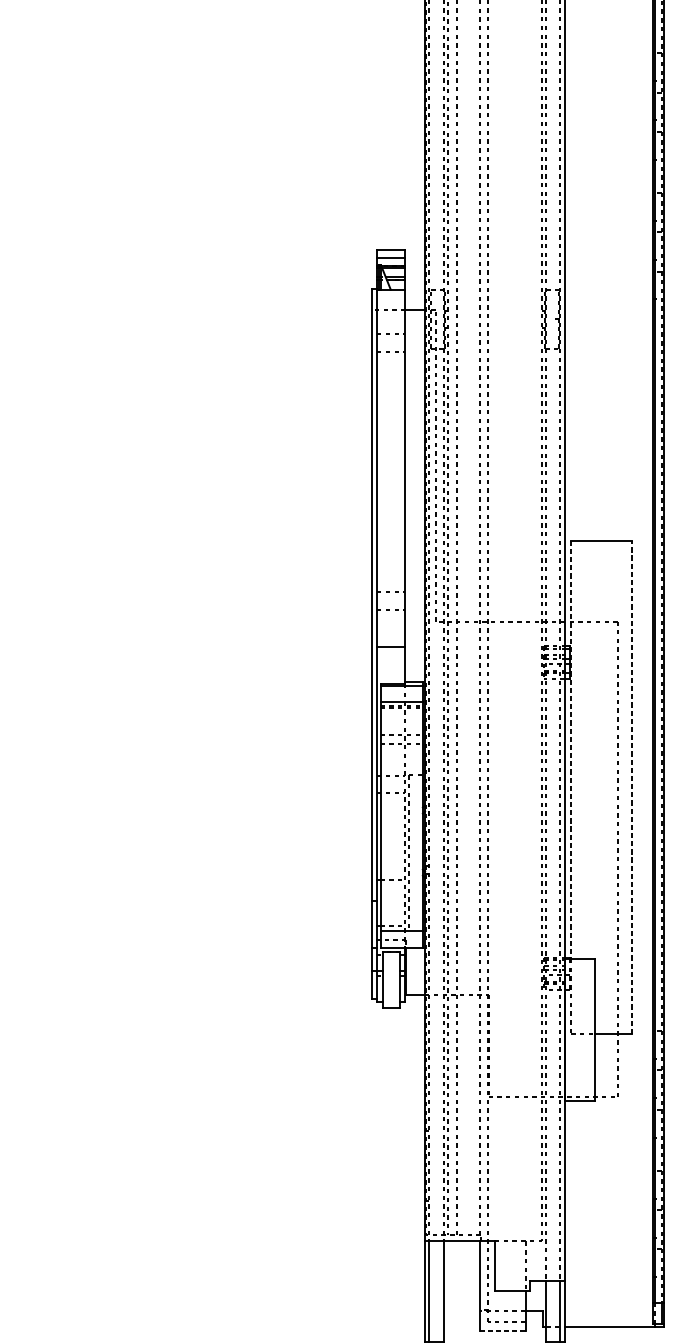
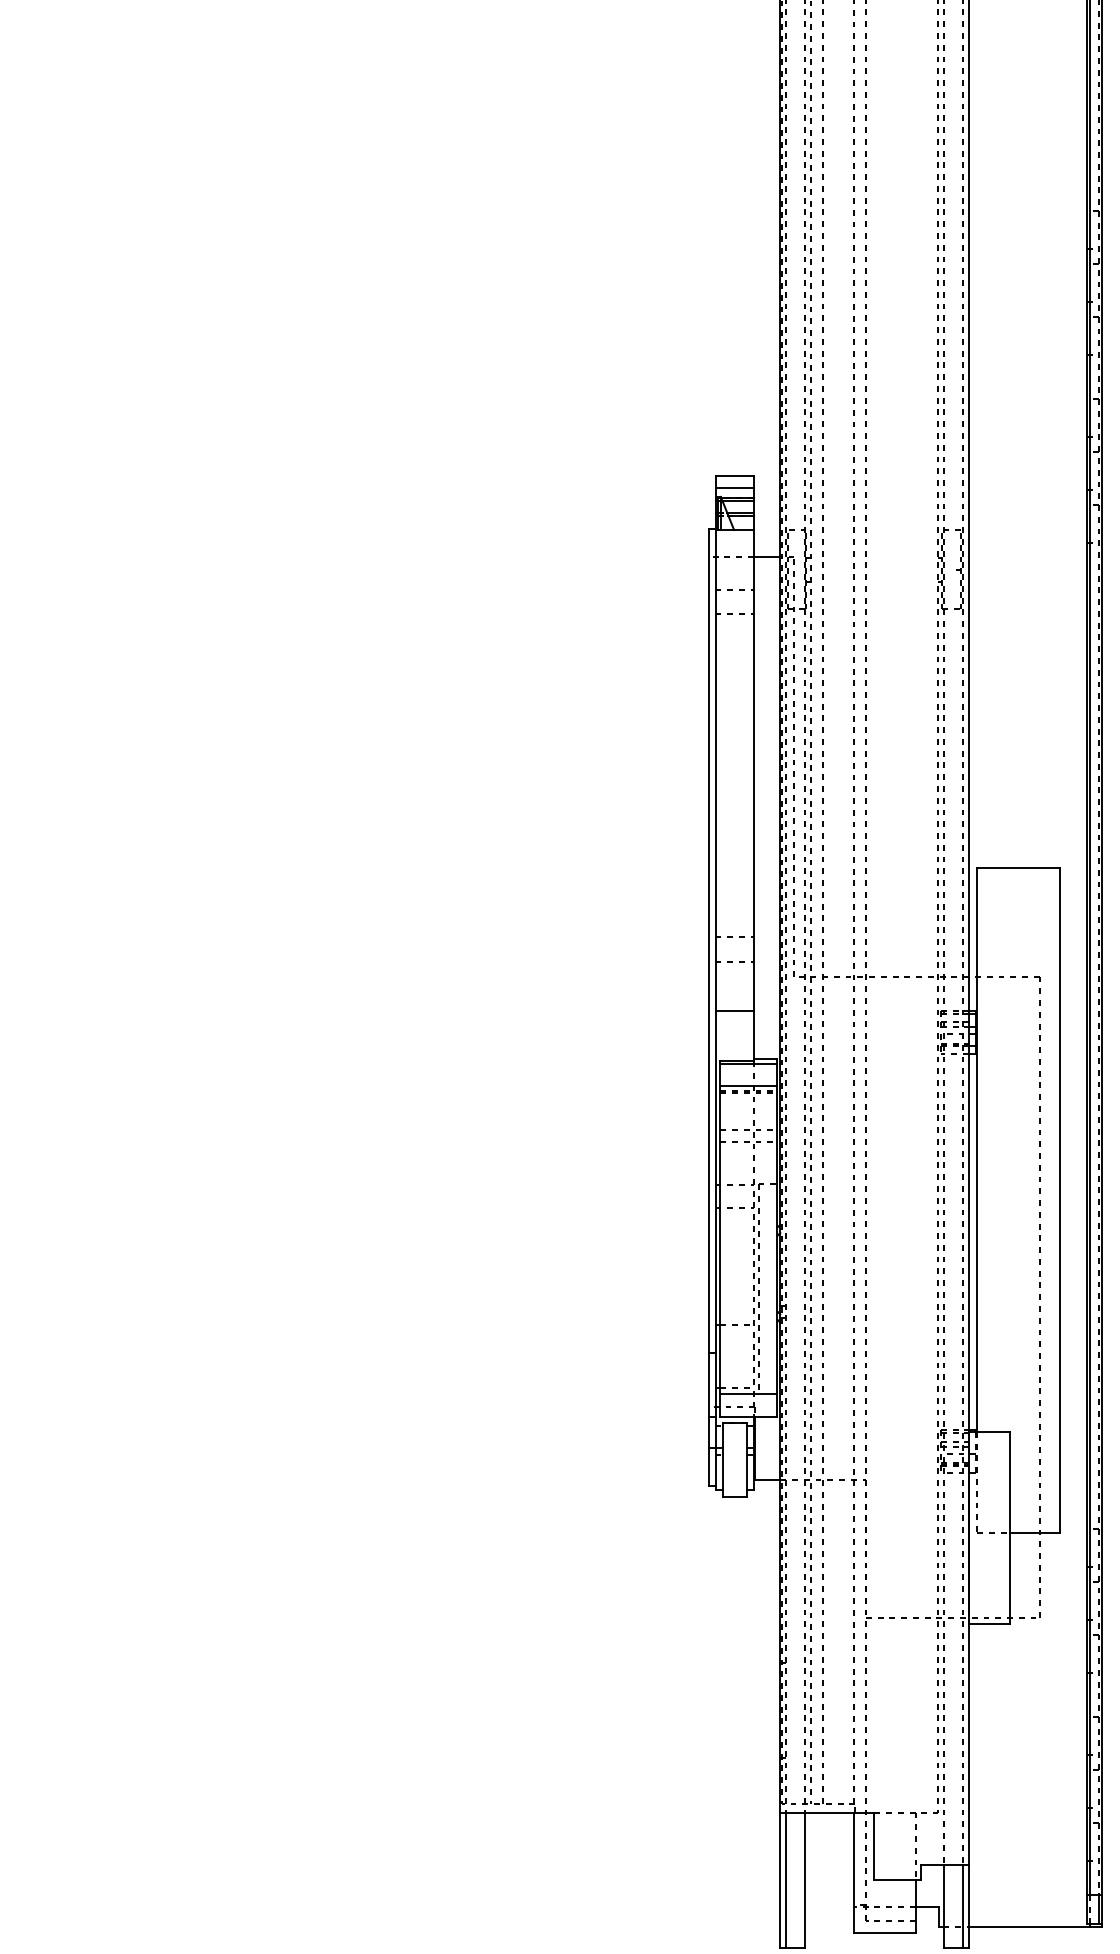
line: (571, 750) -> (977, 1150), dashed -> solid
line: (632, 787) -> (1059, 1200), dashed -> solid
line: (502, 1331) -> (884, 1933), dashed -> solid

